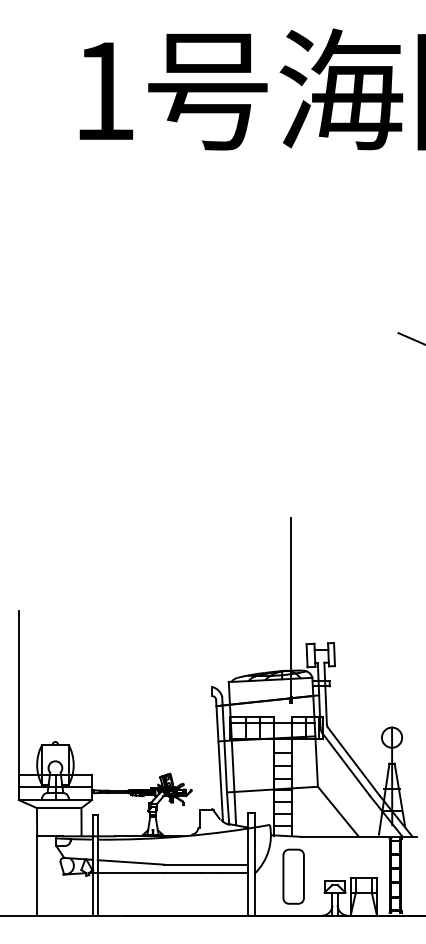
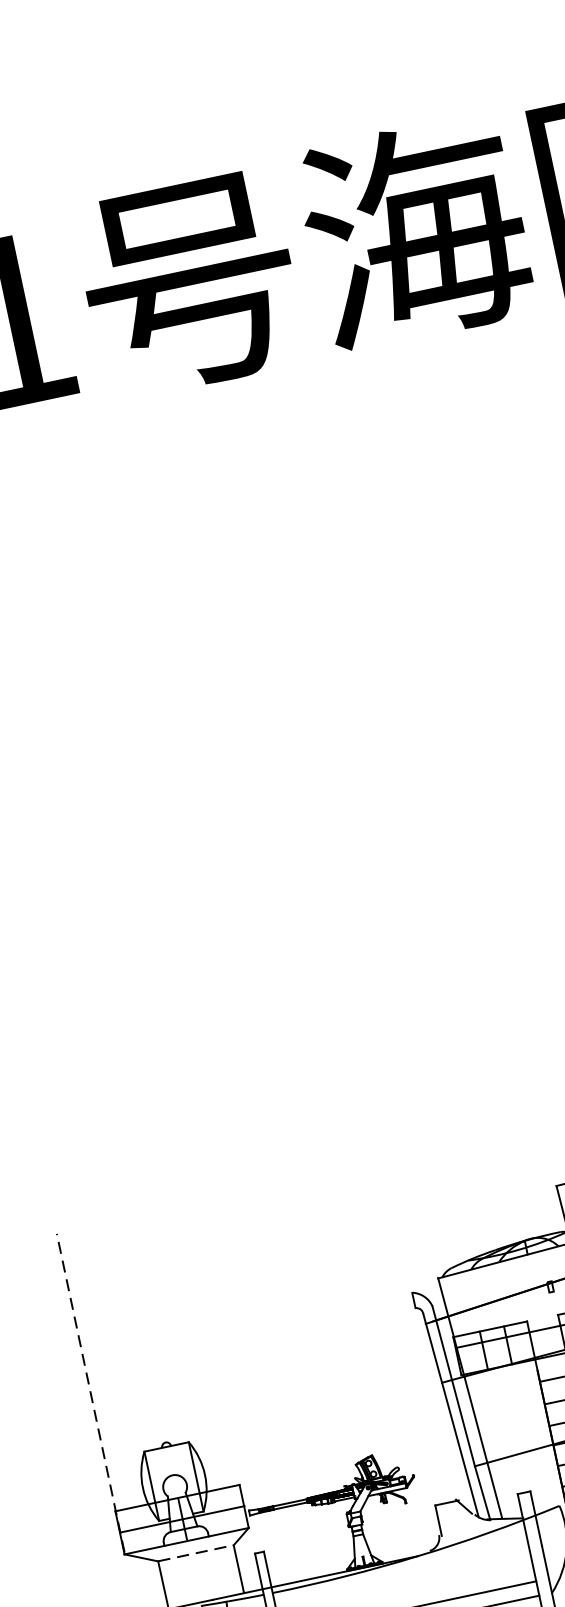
line: (290, 607) -> (515, 1129), removed
line: (19, 705) -> (91, 1393), solid -> dashed
line: (59, 808) -> (196, 1553), solid -> dashed

